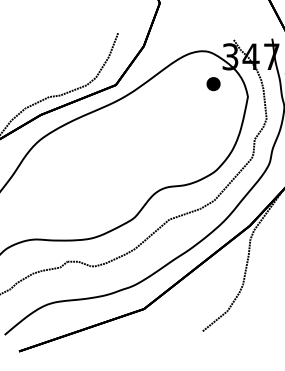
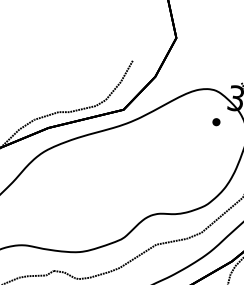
part: (213, 84) -> (216, 122), size x0.6

